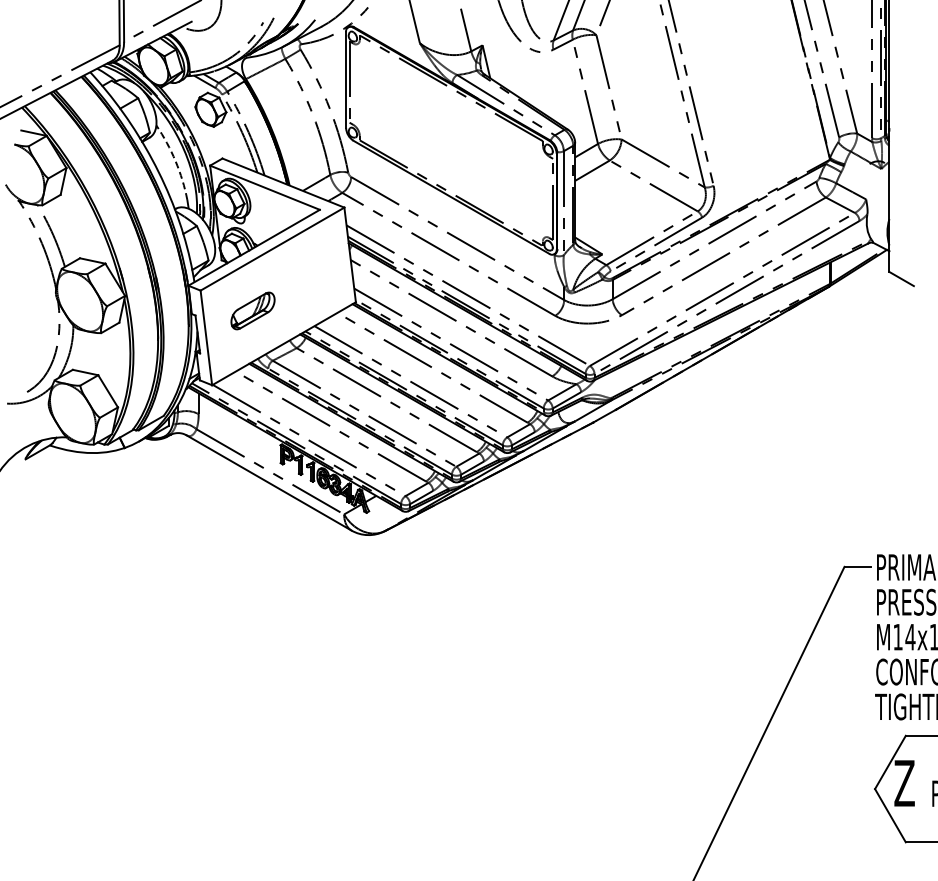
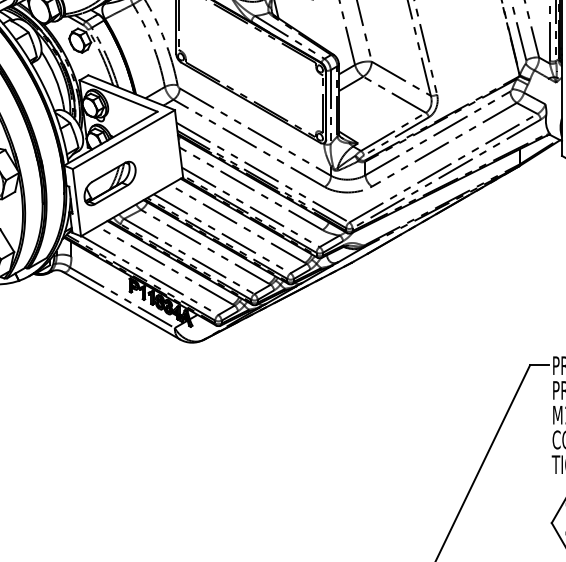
arc: (175, 161) -> (55, 77), dashed -> solid
part: (252, 310) -> (109, 183), size x1.67

